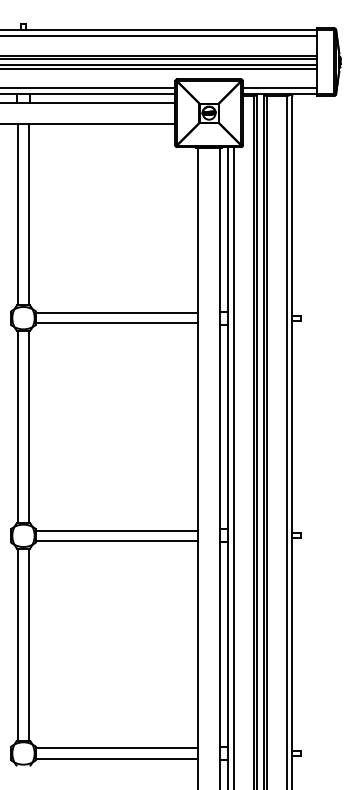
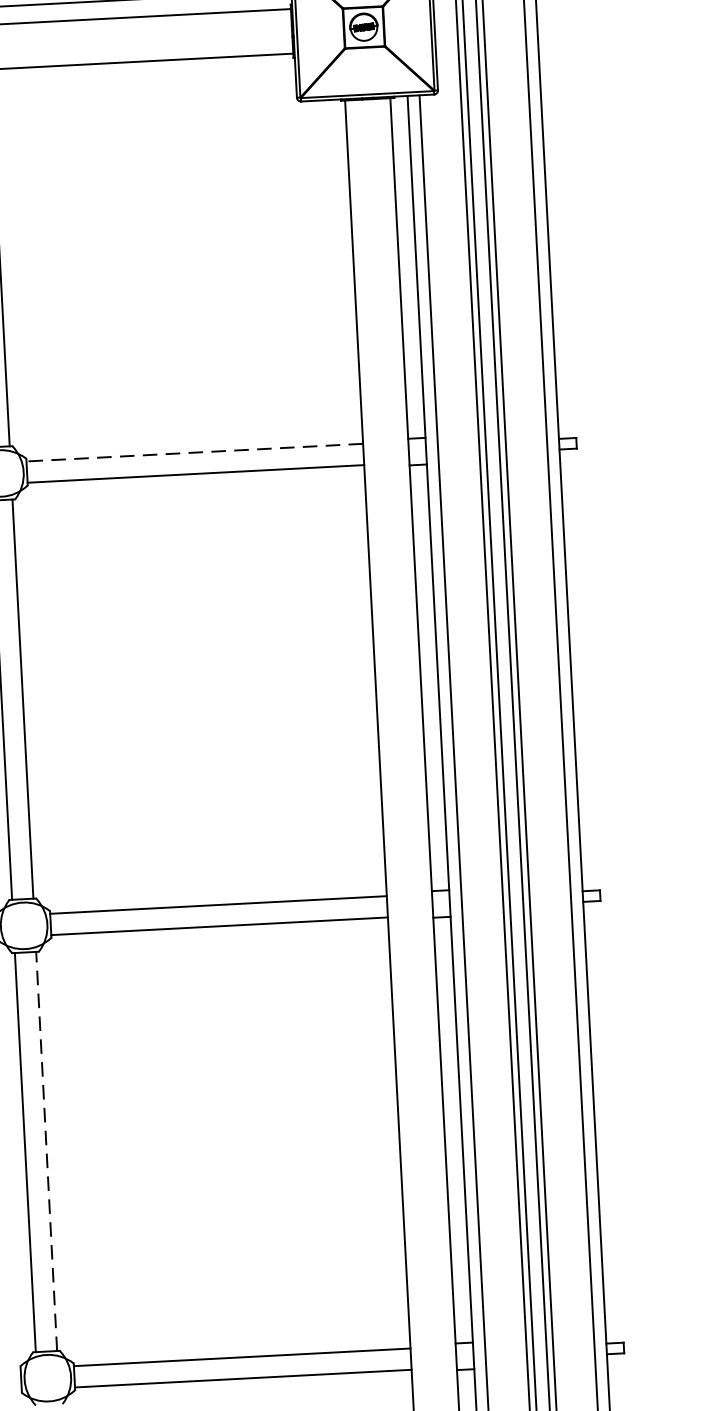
line: (117, 313) -> (195, 453), solid -> dashed
line: (28, 644) -> (46, 1151), solid -> dashed

